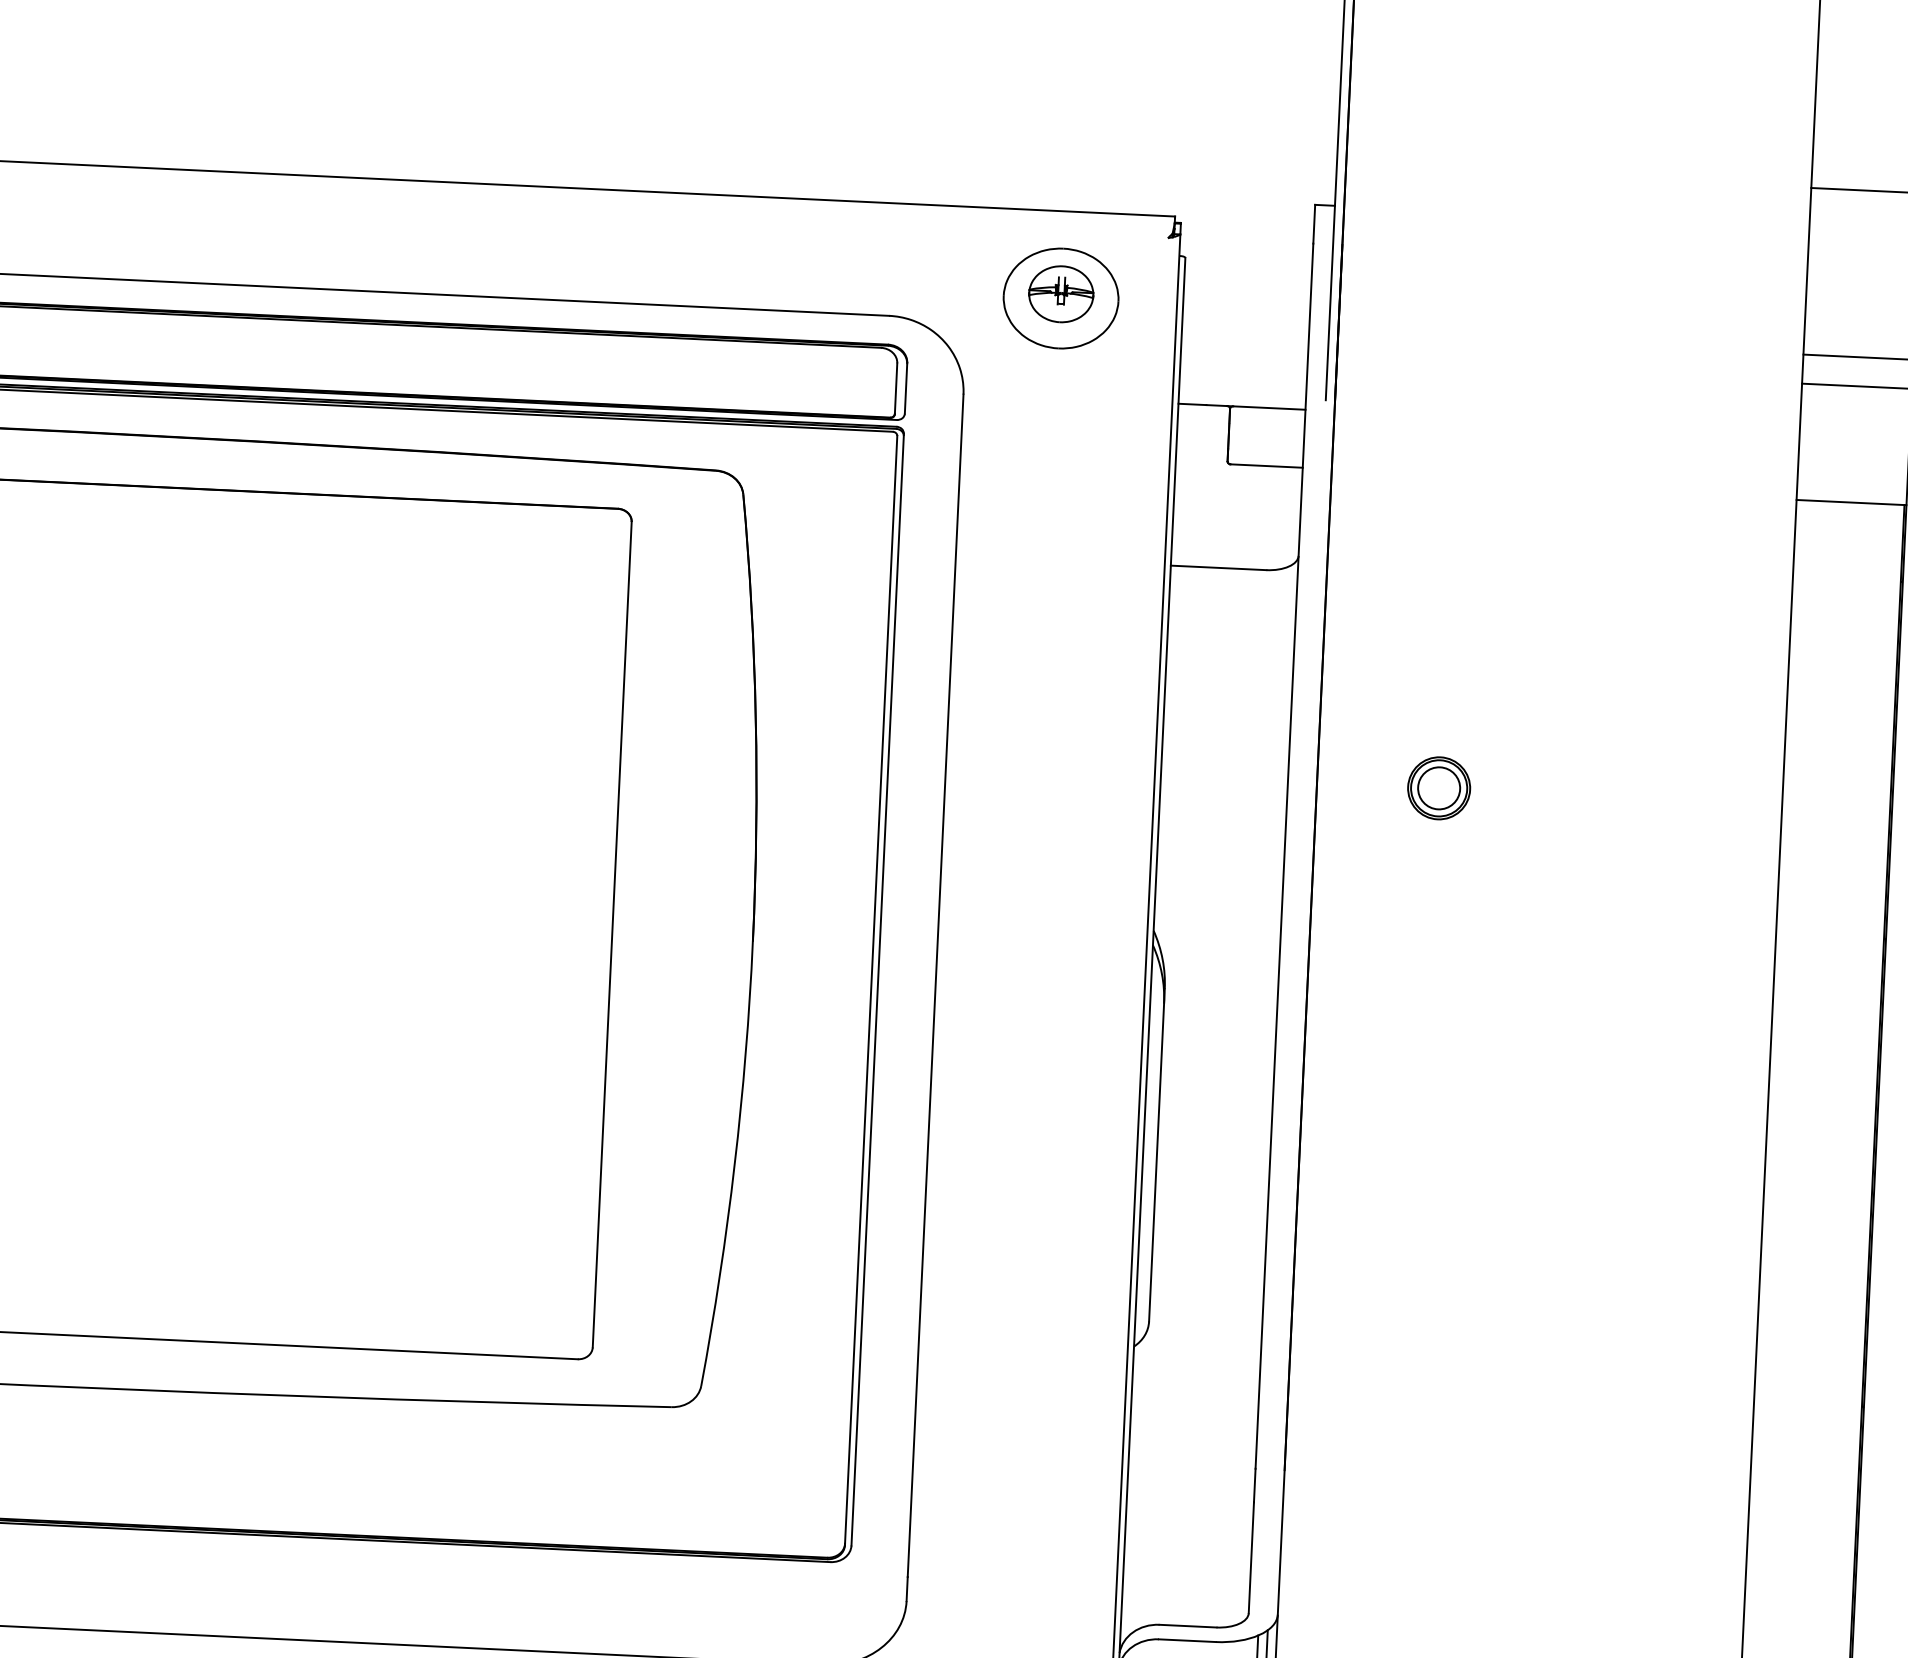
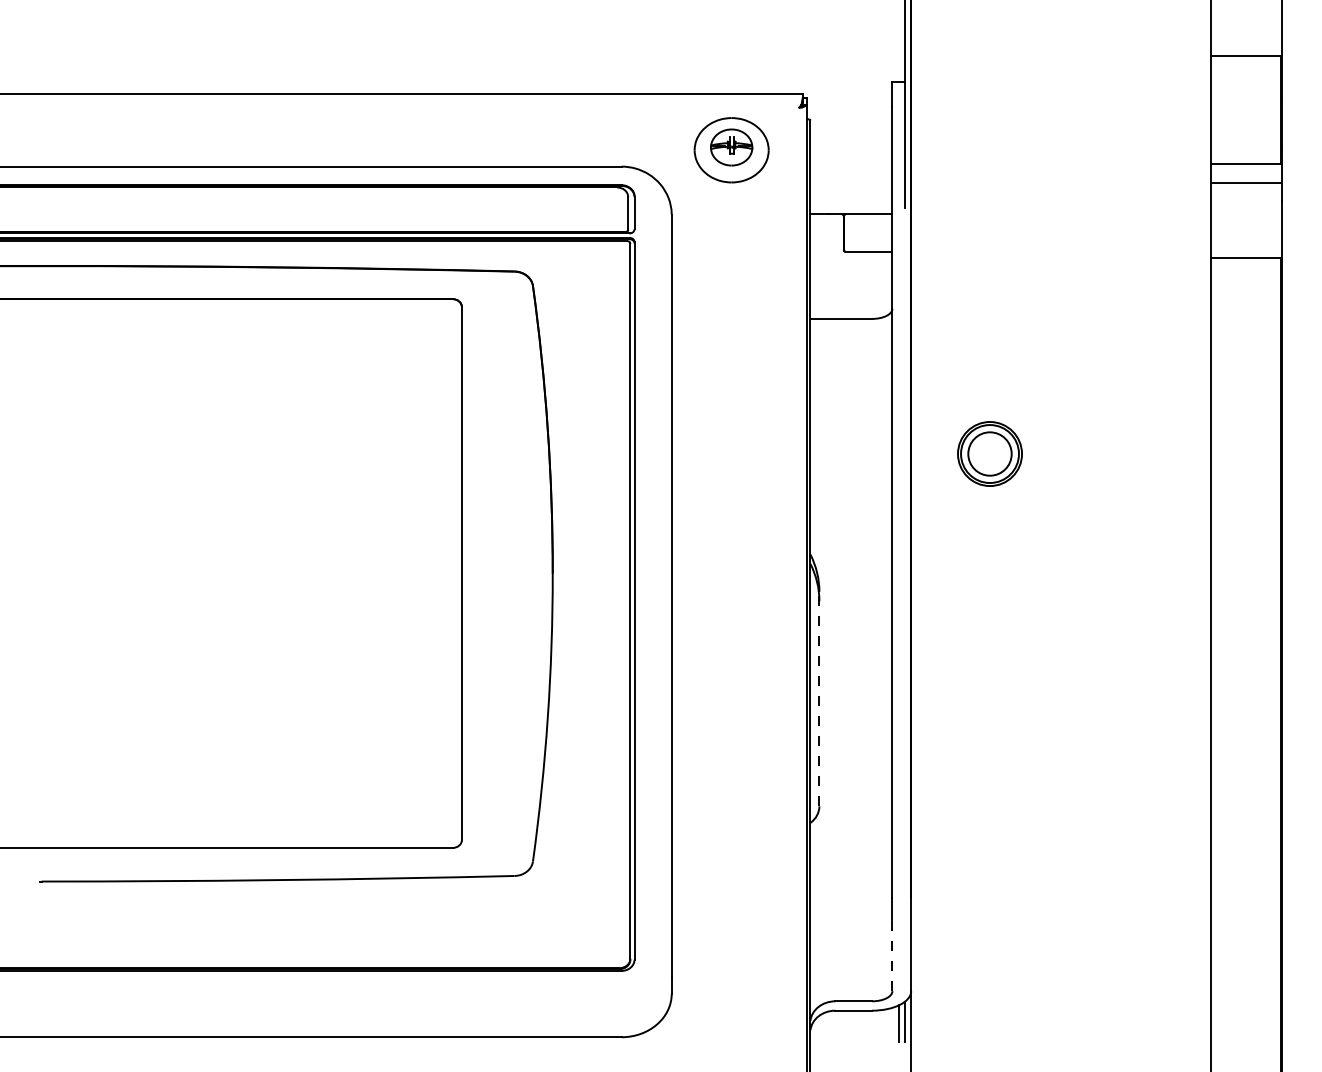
part: (1438, 788) -> (989, 454), size x1.6
line: (1157, 1154) -> (819, 698), solid -> dashed
line: (1251, 1557) -> (892, 955), solid -> dashed

